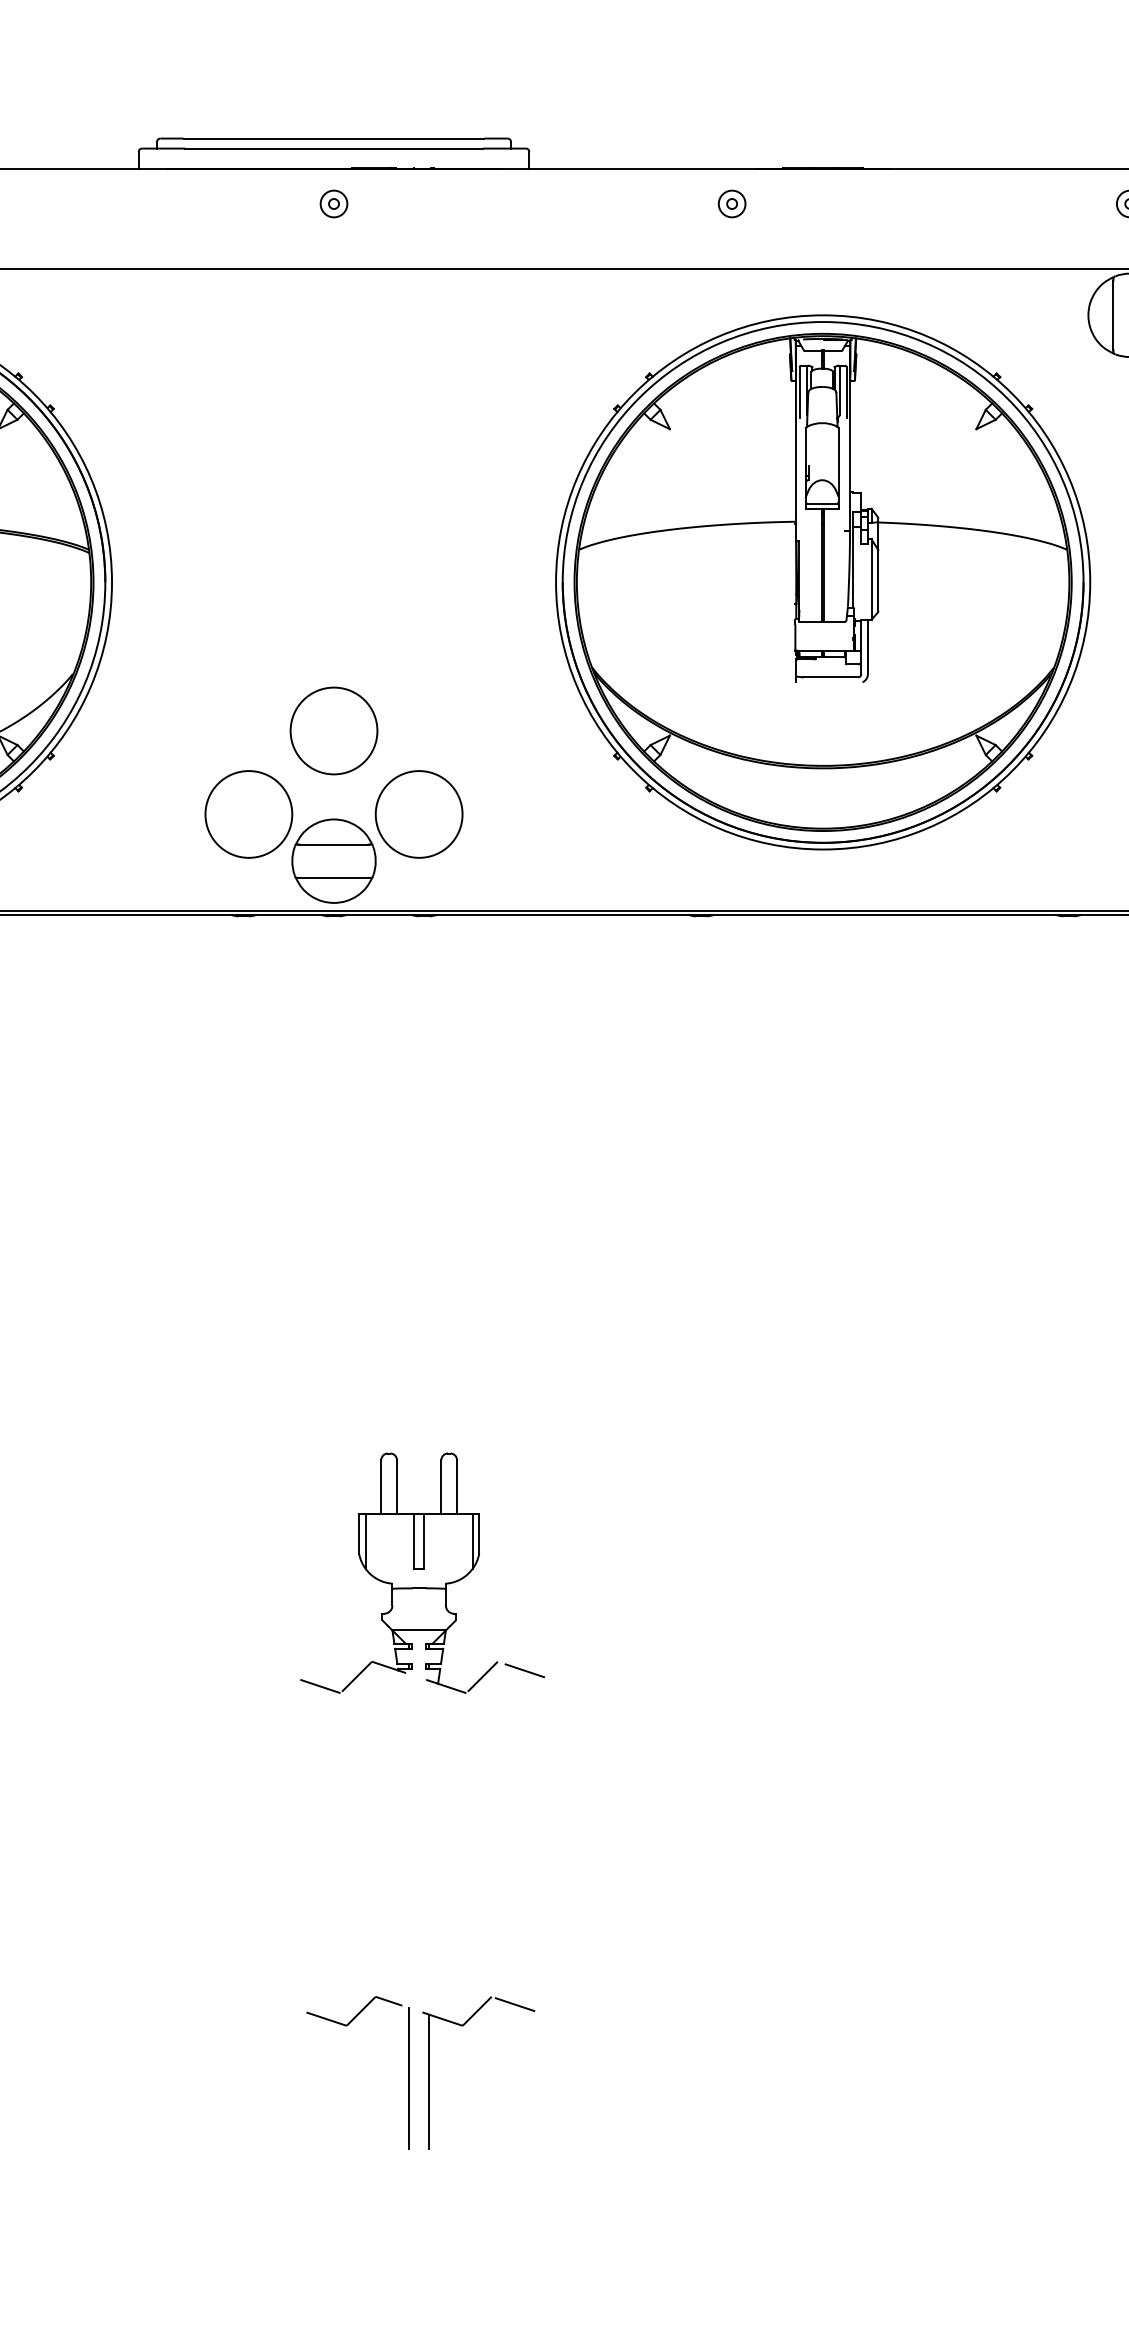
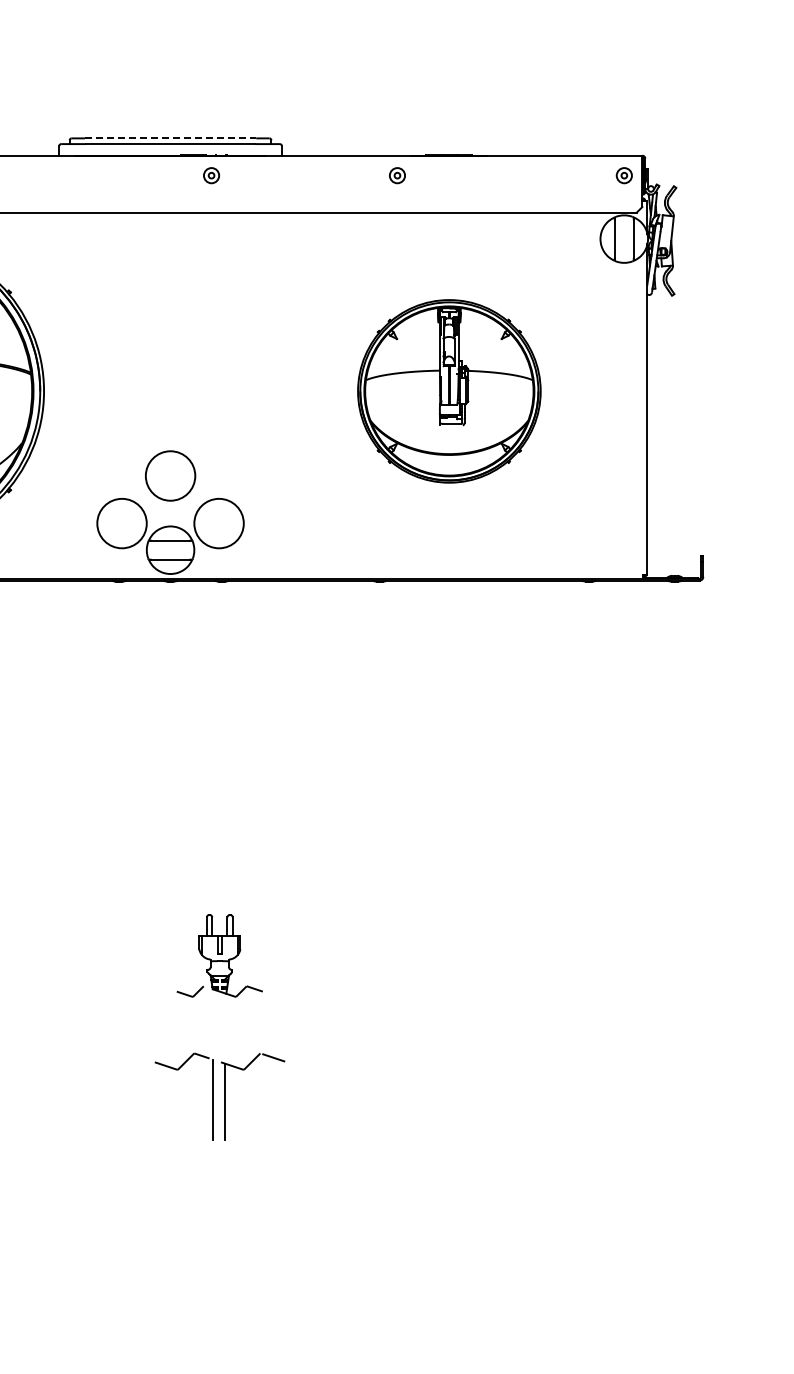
line: (333, 138) -> (170, 138), solid -> dashed
part: (333, 203) -> (211, 175), moved
part: (823, 582) -> (449, 391), size x0.6
part: (421, 1572) -> (220, 955), size x0.6
part: (419, 2072) -> (219, 1096), moved

